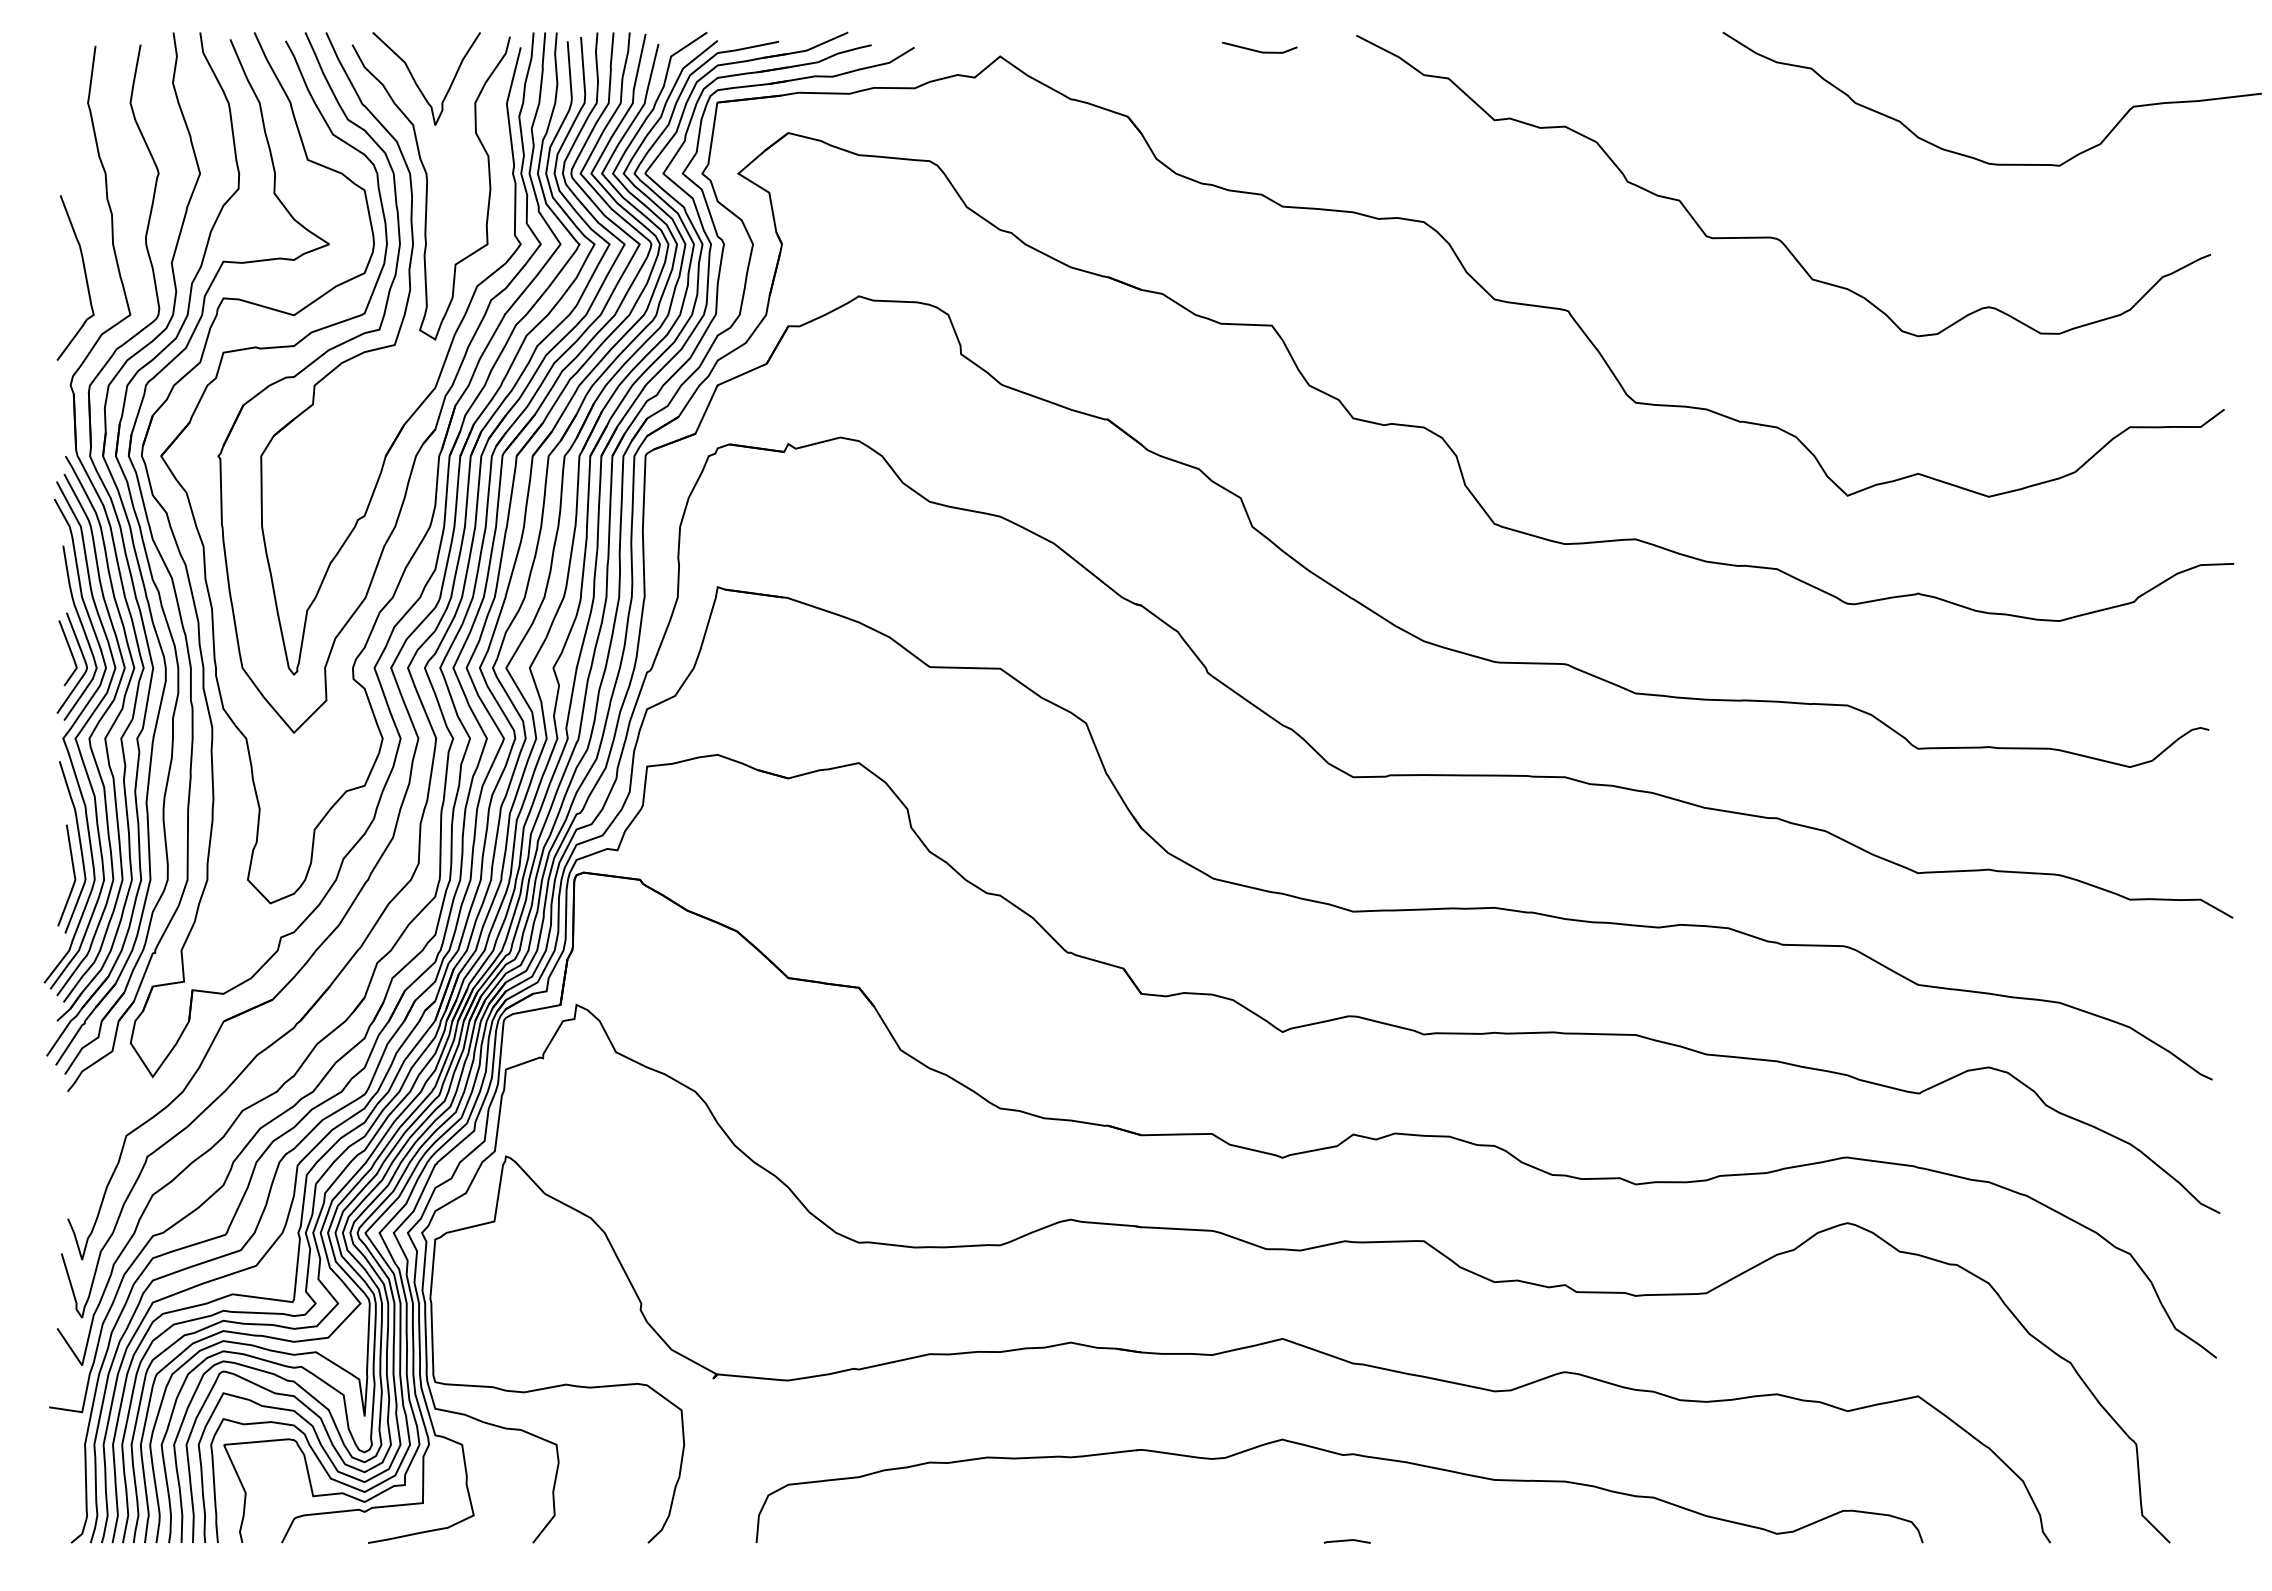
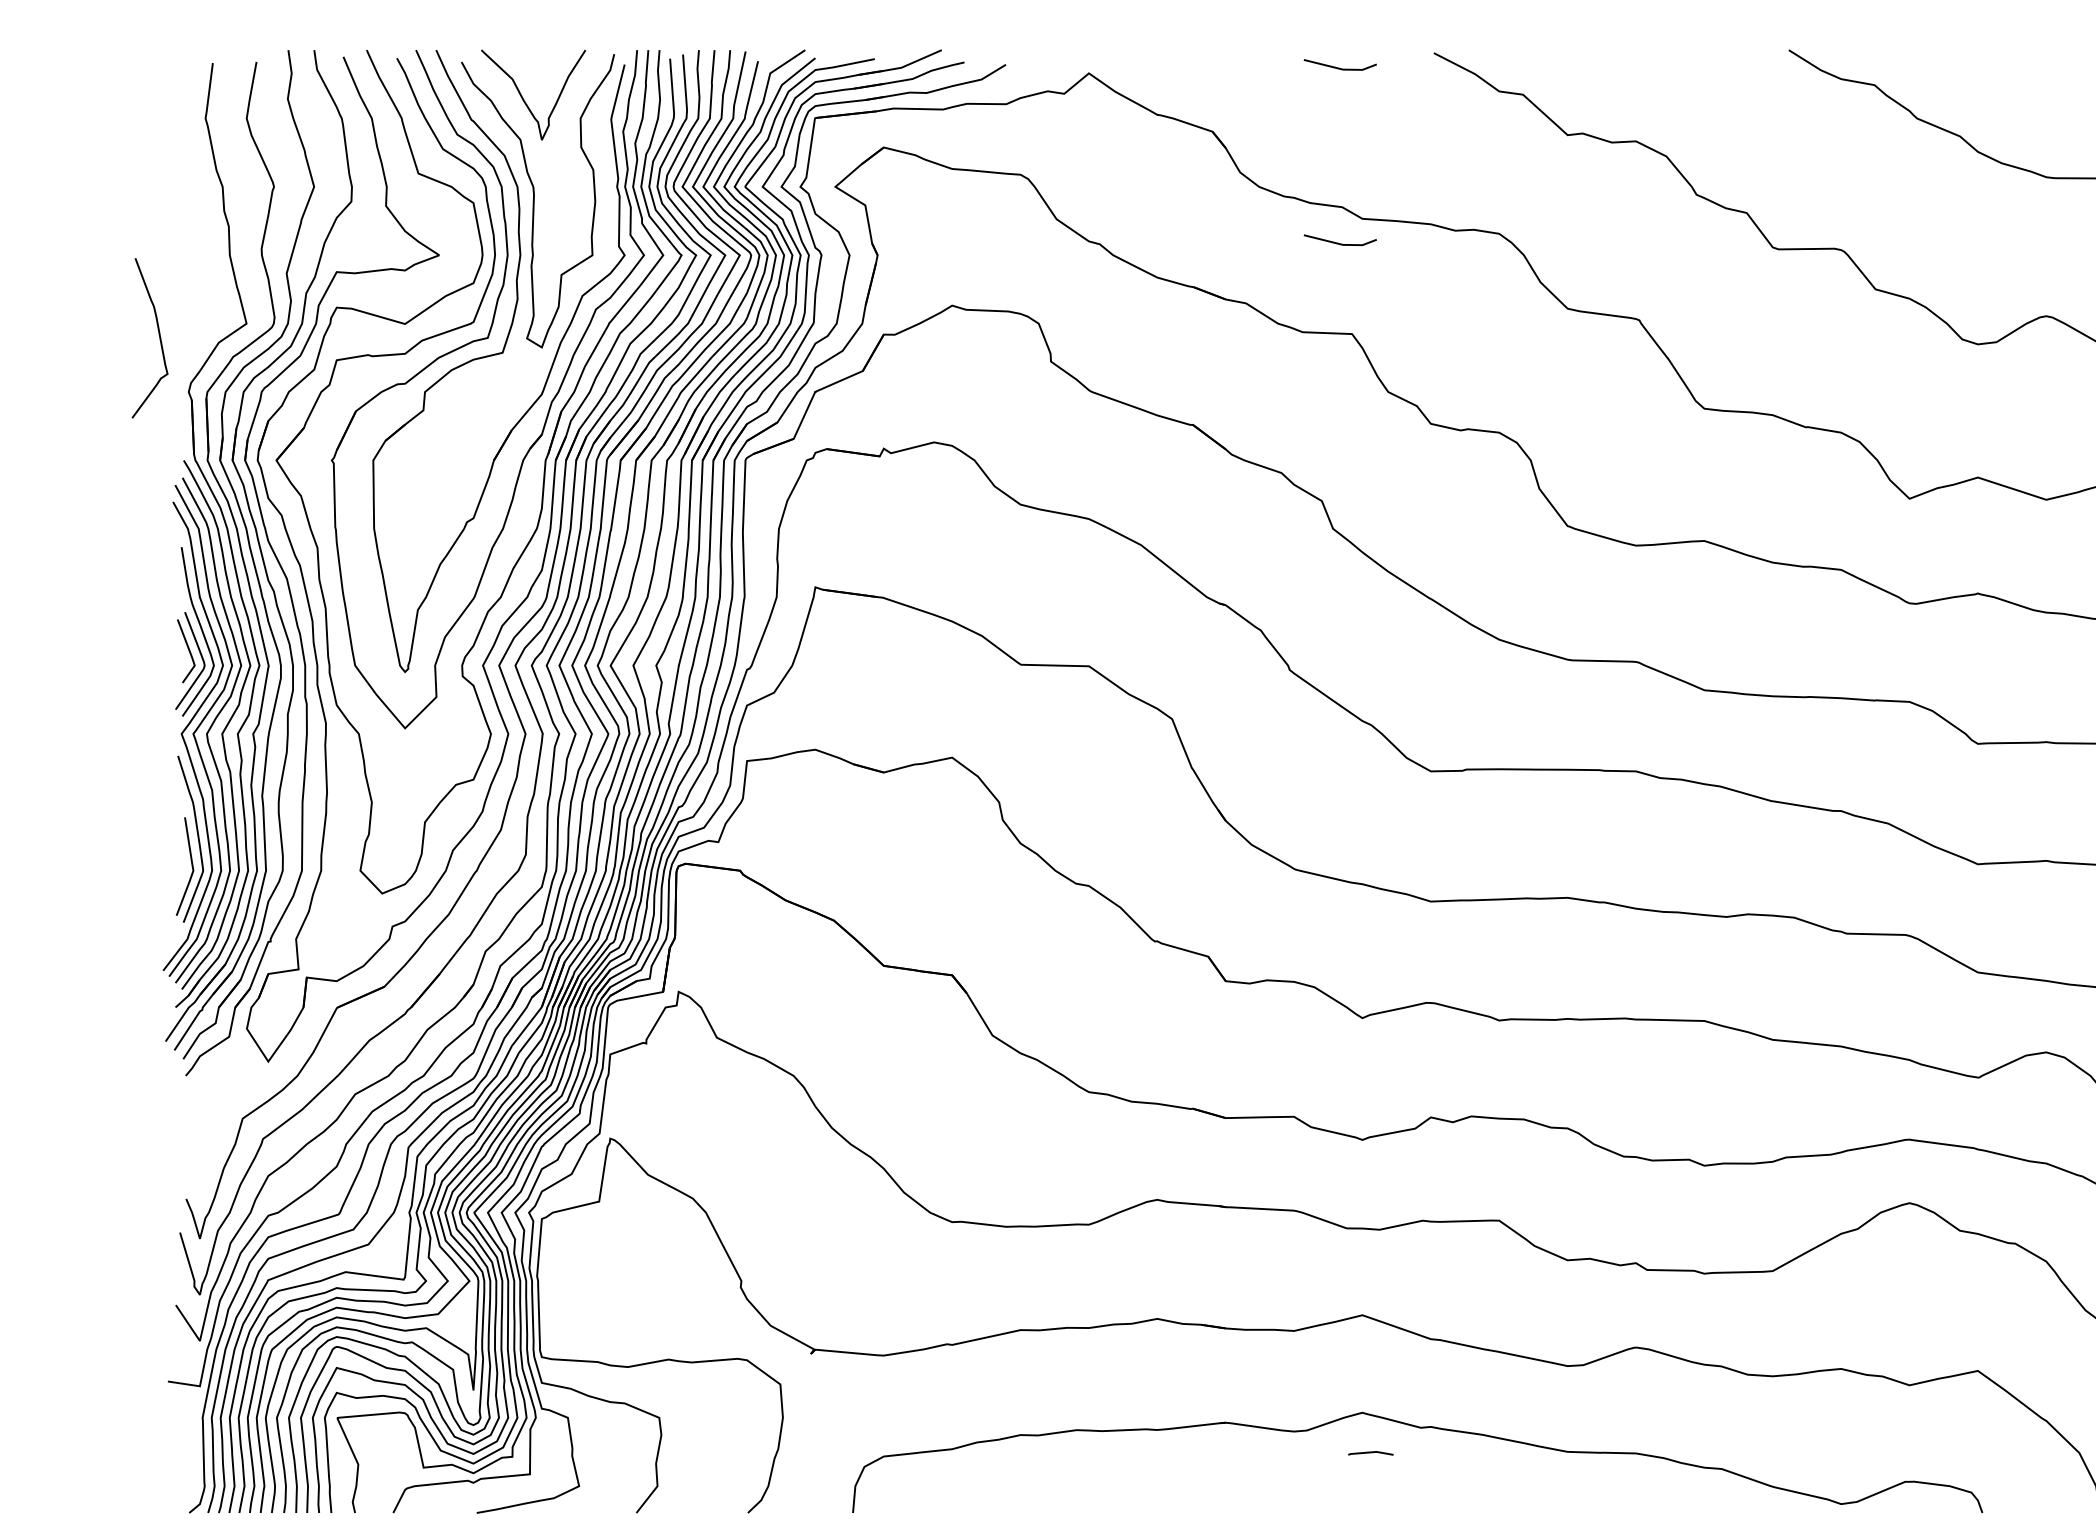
line: (1259, 231) -> (1340, 242), added
curve: (84, 274) -> (158, 334), moved
line: (1346, 1541) -> (1370, 1453), moved

